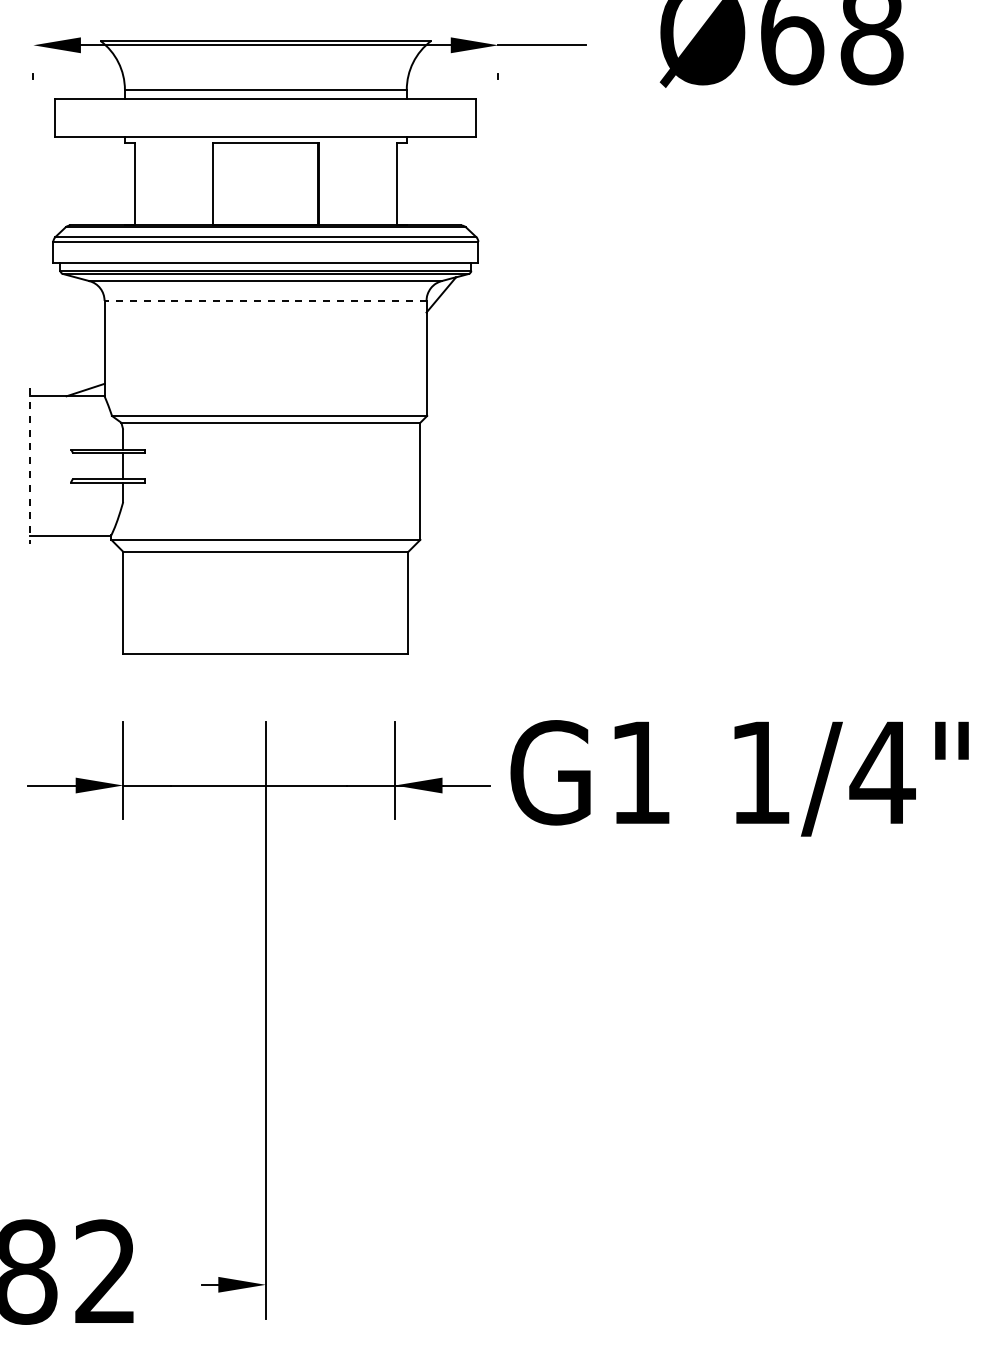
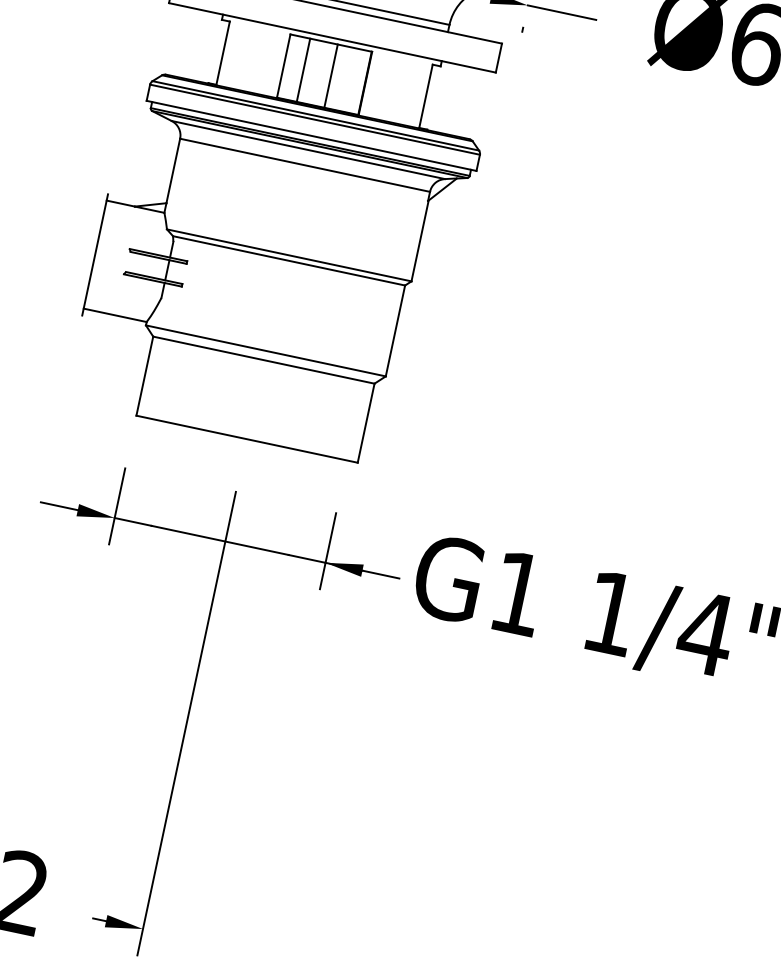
line: (238, 183) -> (303, 69), added
line: (274, 183) -> (331, 75), added
line: (265, 300) -> (305, 165), dashed -> solid
line: (30, 466) -> (95, 255), dashed -> solid

